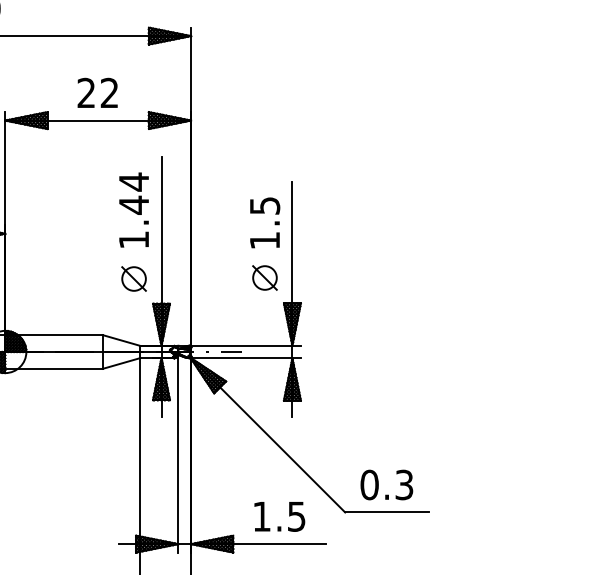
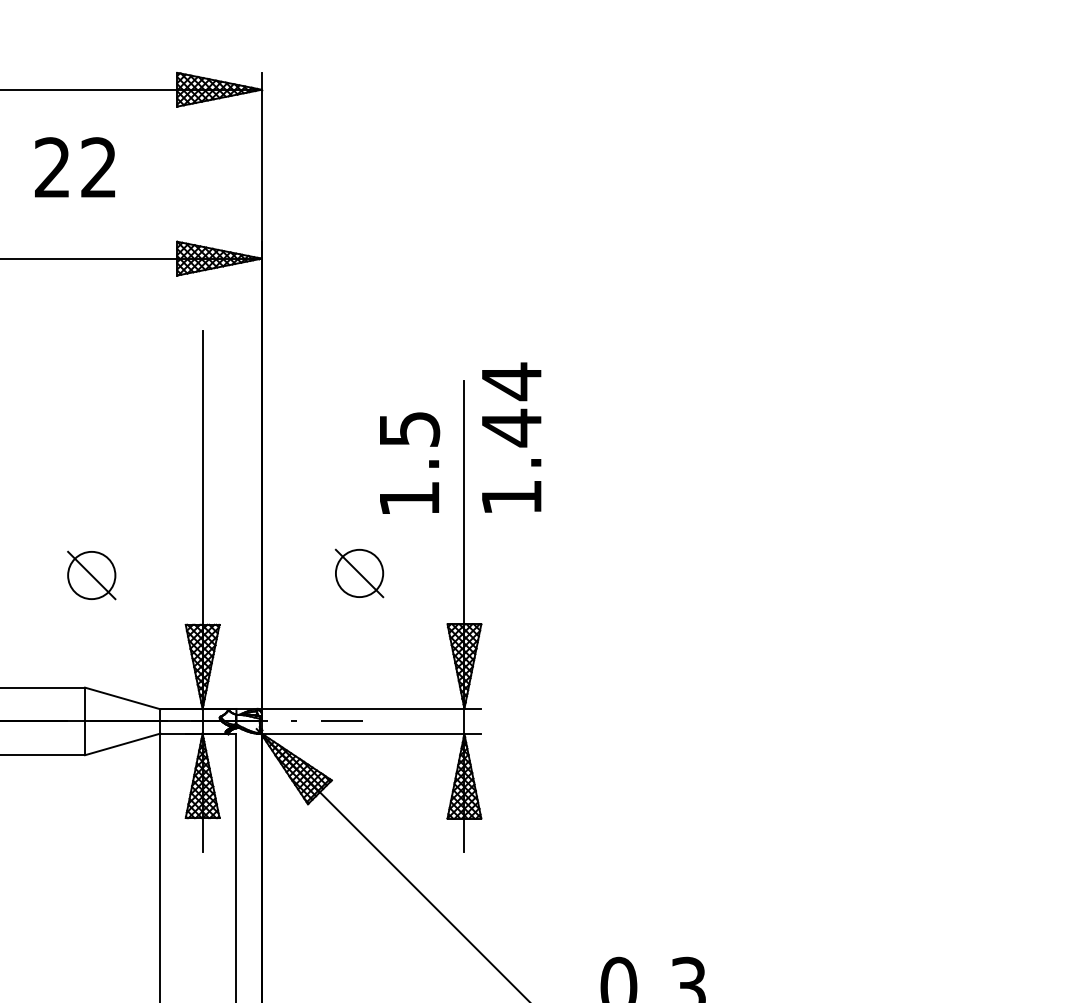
text: (97, 92) -> (74, 166), moved
text: (133, 209) -> (510, 436), moved
part: (264, 277) -> (358, 572), moved
part: (133, 278) -> (90, 574), moved

